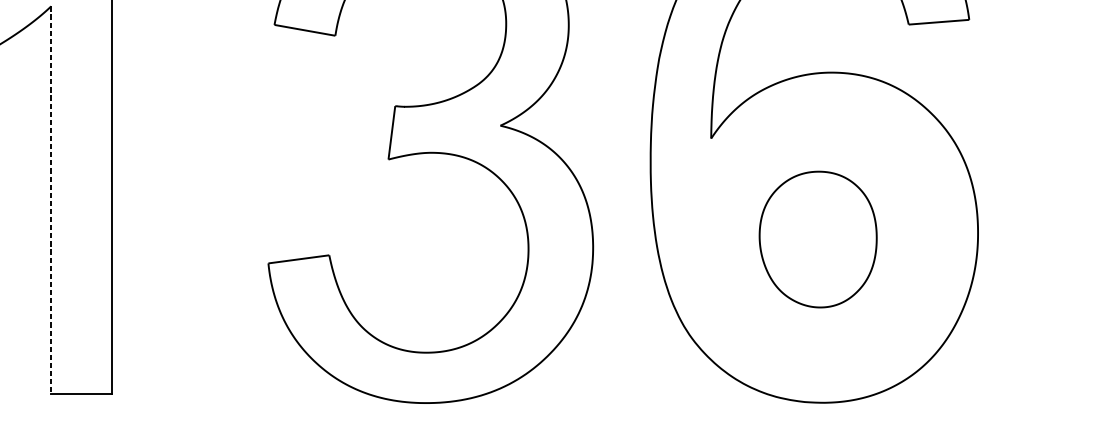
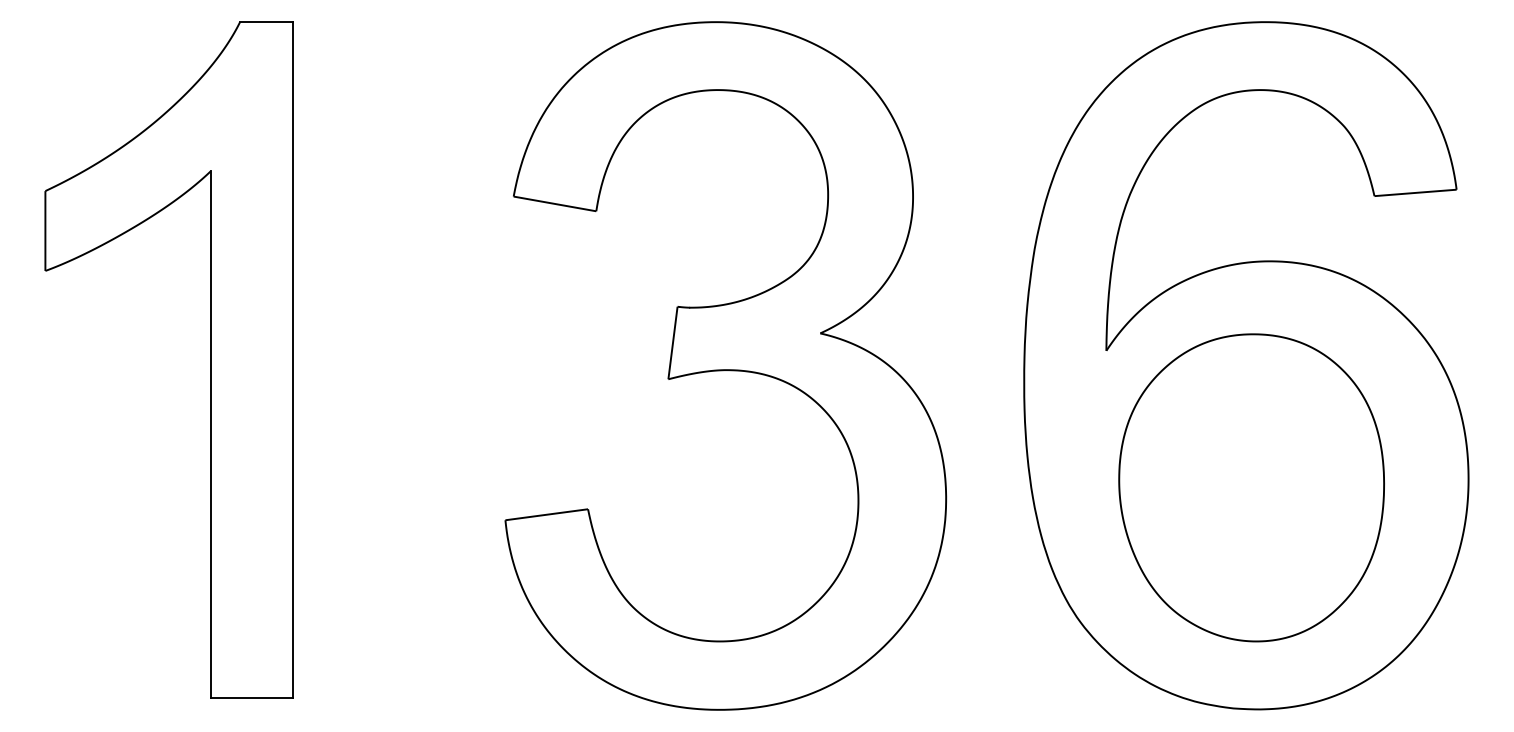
line: (51, 200) -> (210, 435), dashed -> solid
part: (818, 239) -> (1251, 487), size x1.67

